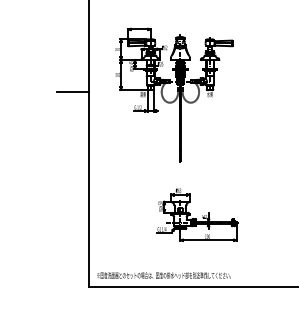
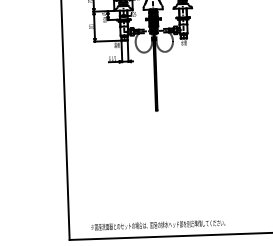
line: (72, 92) -> (46, 45), removed
part: (197, 214) -> (175, 163), removed
text: (163, 275) -> (157, 225), moved

